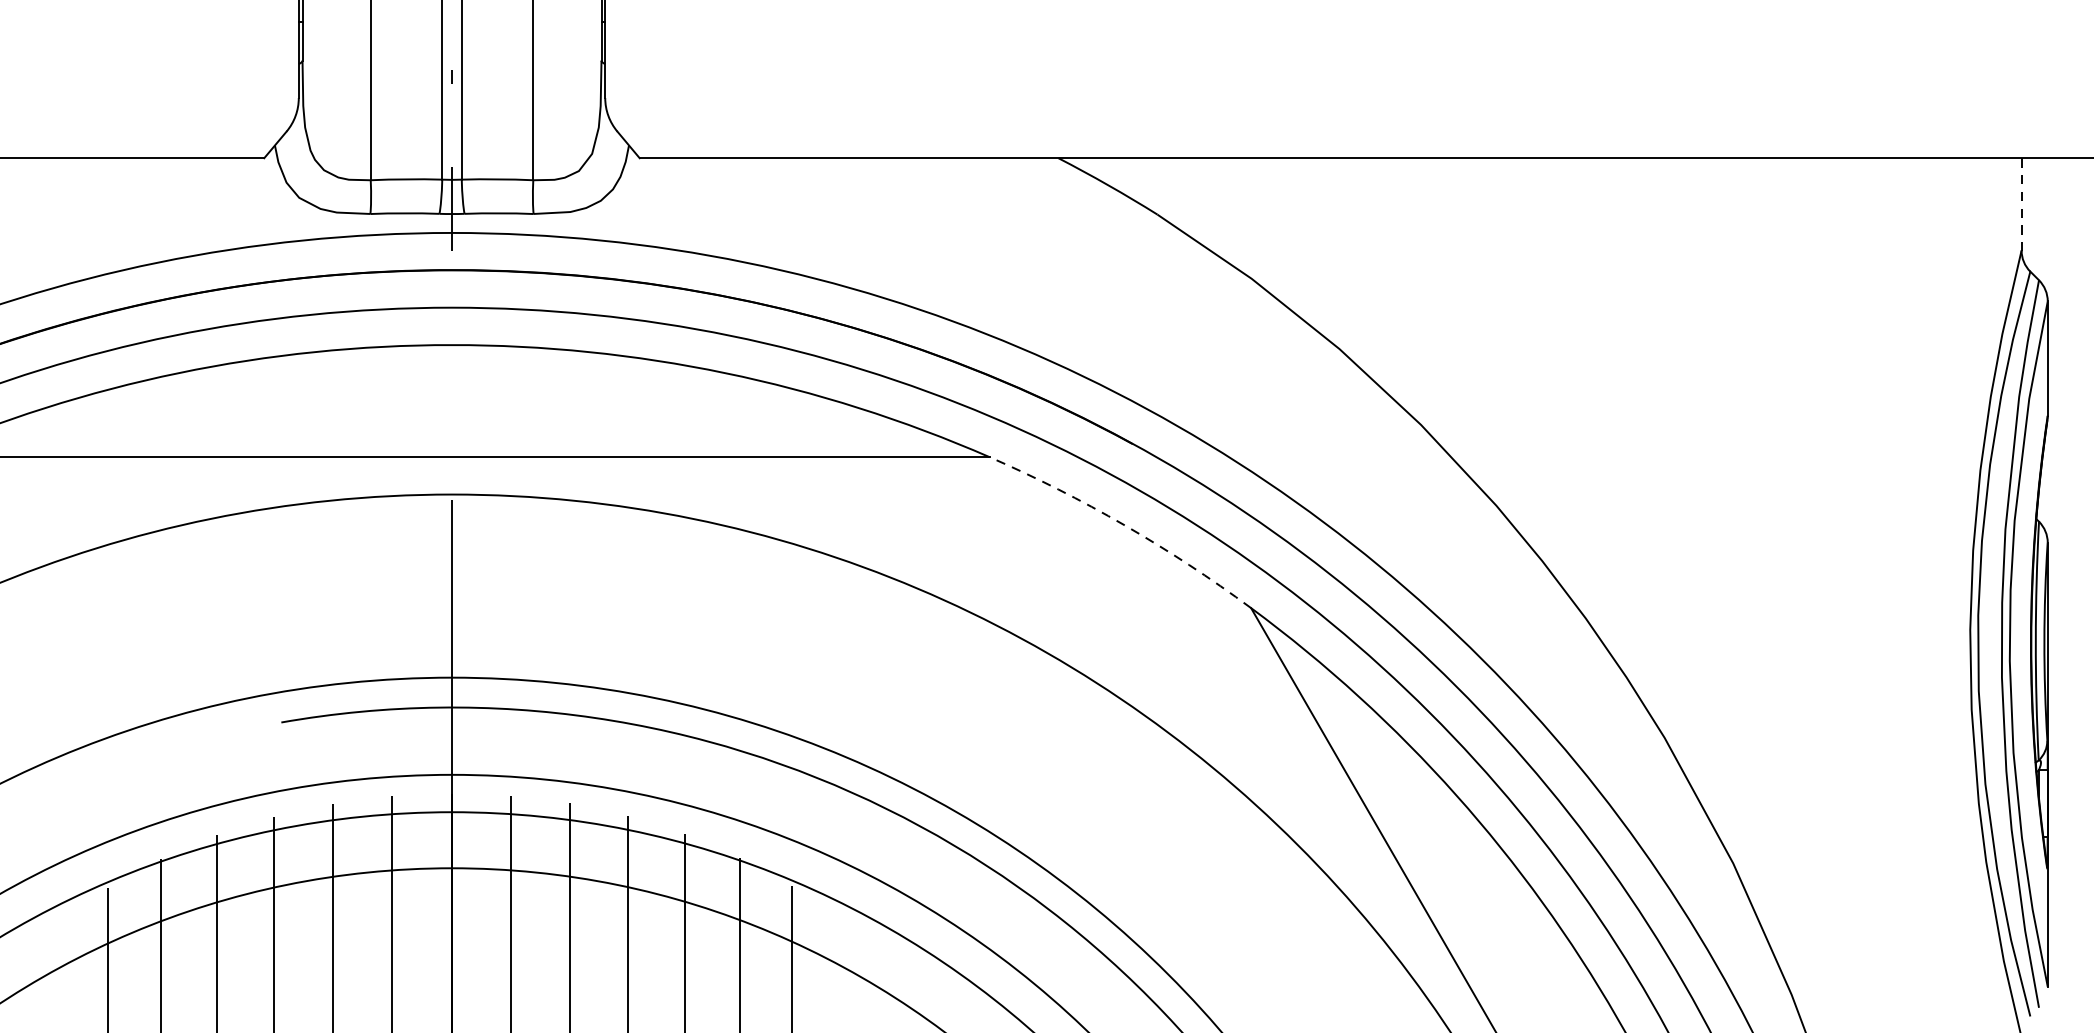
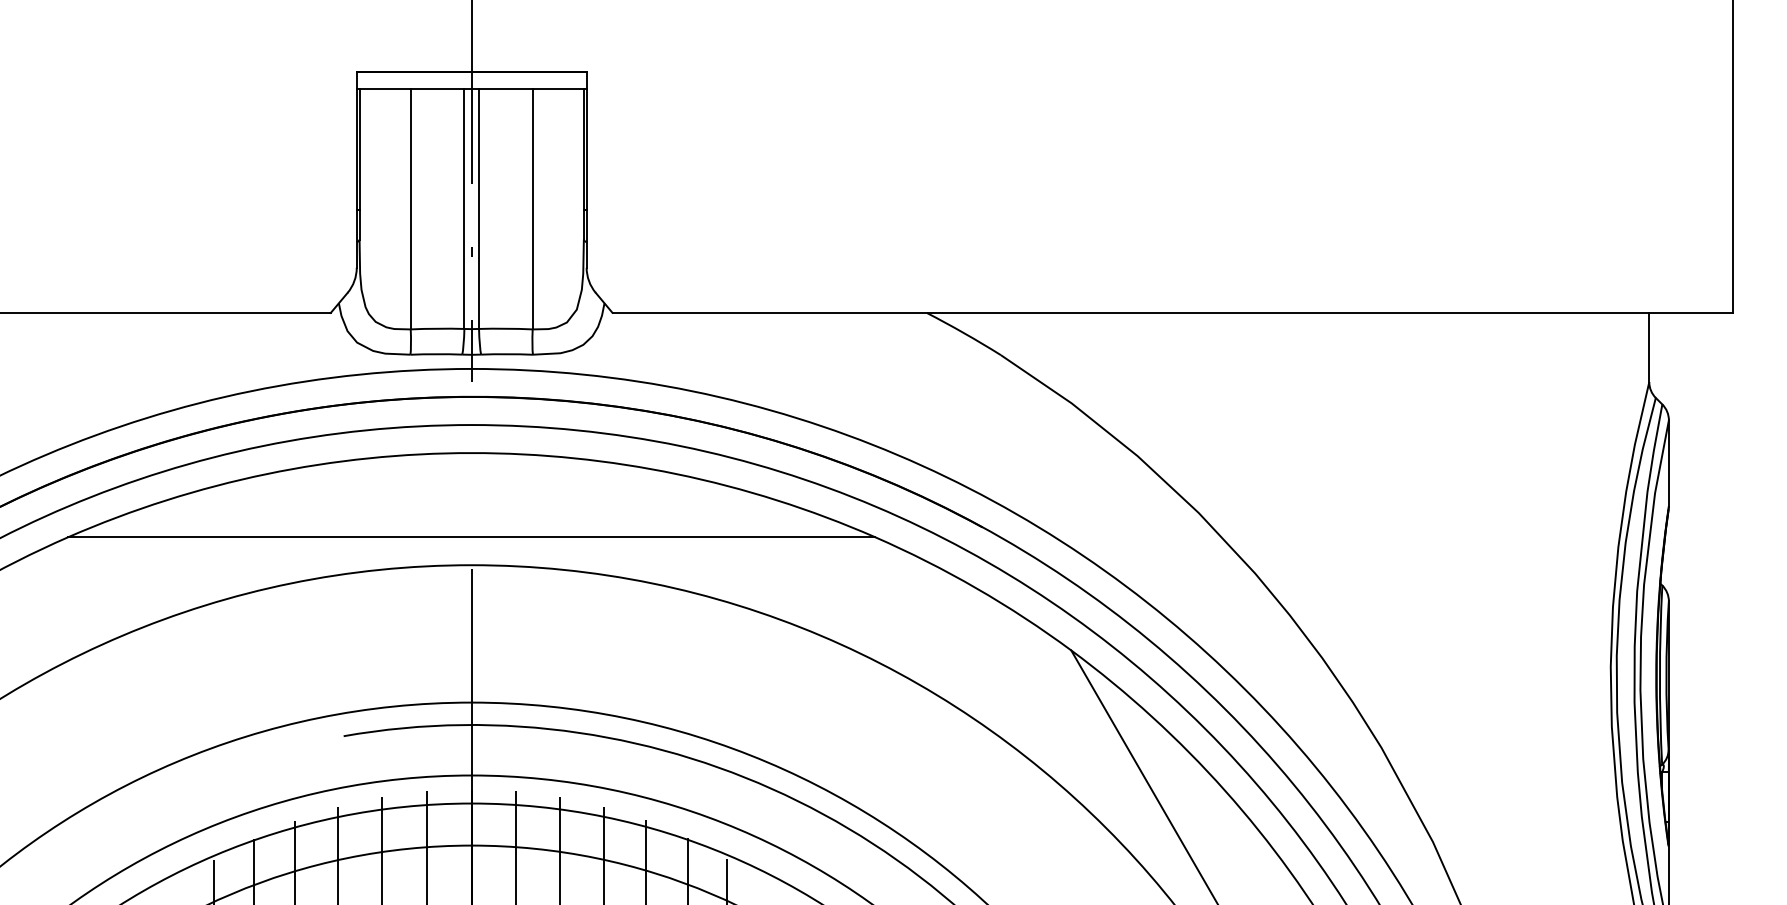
line: (2021, 204) -> (1649, 347), dashed -> solid
arc: (1124, 525) -> (976, 588), dashed -> solid

